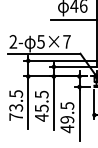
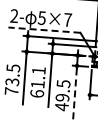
line: (43, 53) -> (43, 29), solid -> dashed
text: (41, 105) -> (37, 81), 45.5 -> 61.1
line: (79, 115) -> (74, 94), solid -> dashed

